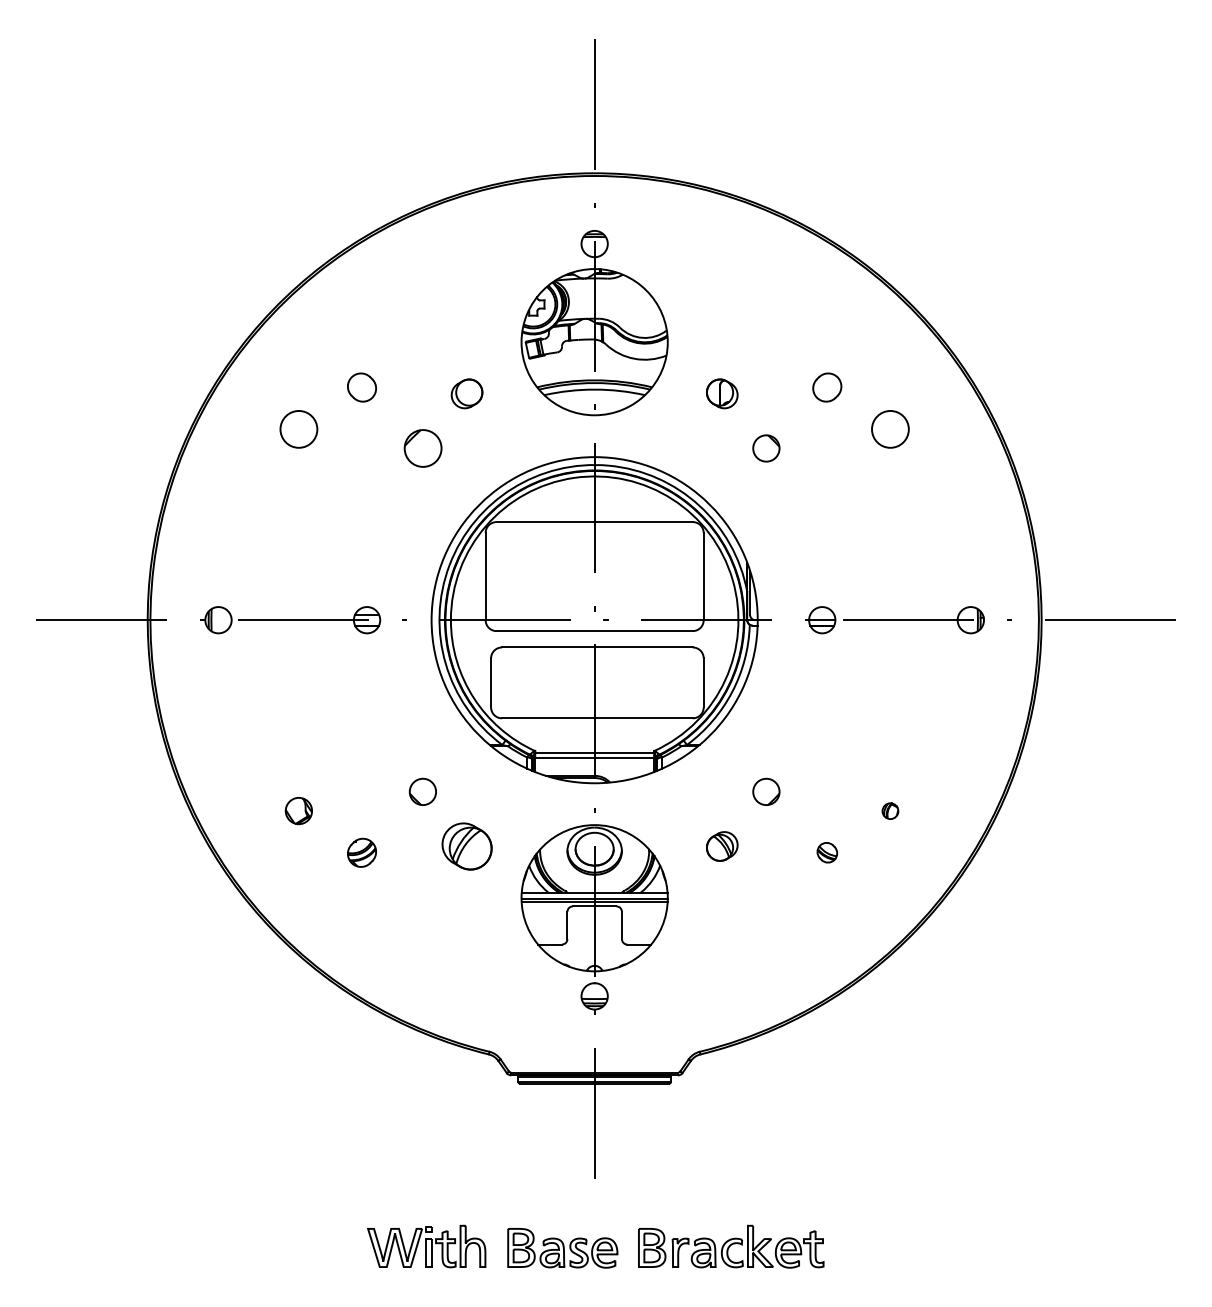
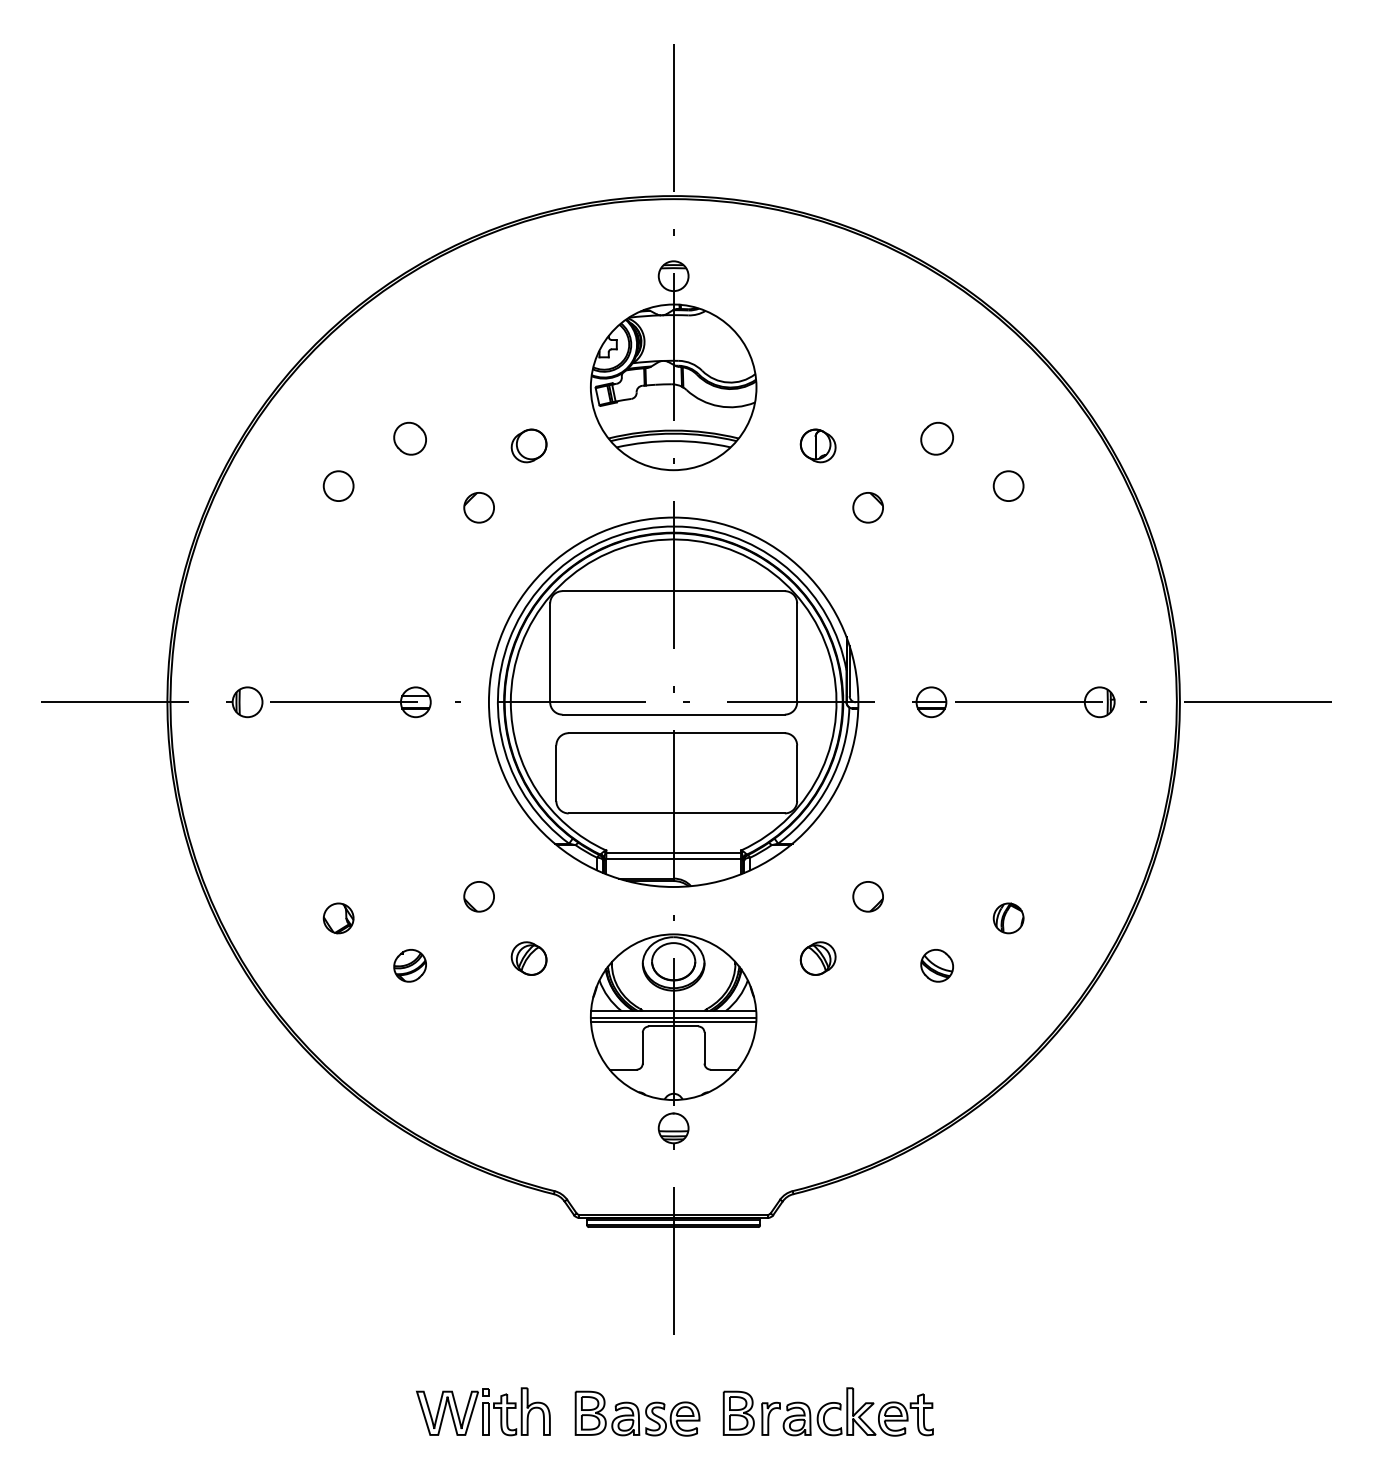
circle: (298, 429) -> (338, 486), size x0.71
circle: (890, 429) -> (1008, 486), size x0.71
part: (422, 448) -> (478, 507), size x0.71
part: (890, 811) -> (1008, 918), size x1.67
part: (466, 846) -> (528, 958), size x0.62
part: (827, 852) -> (937, 965), size x1.43

